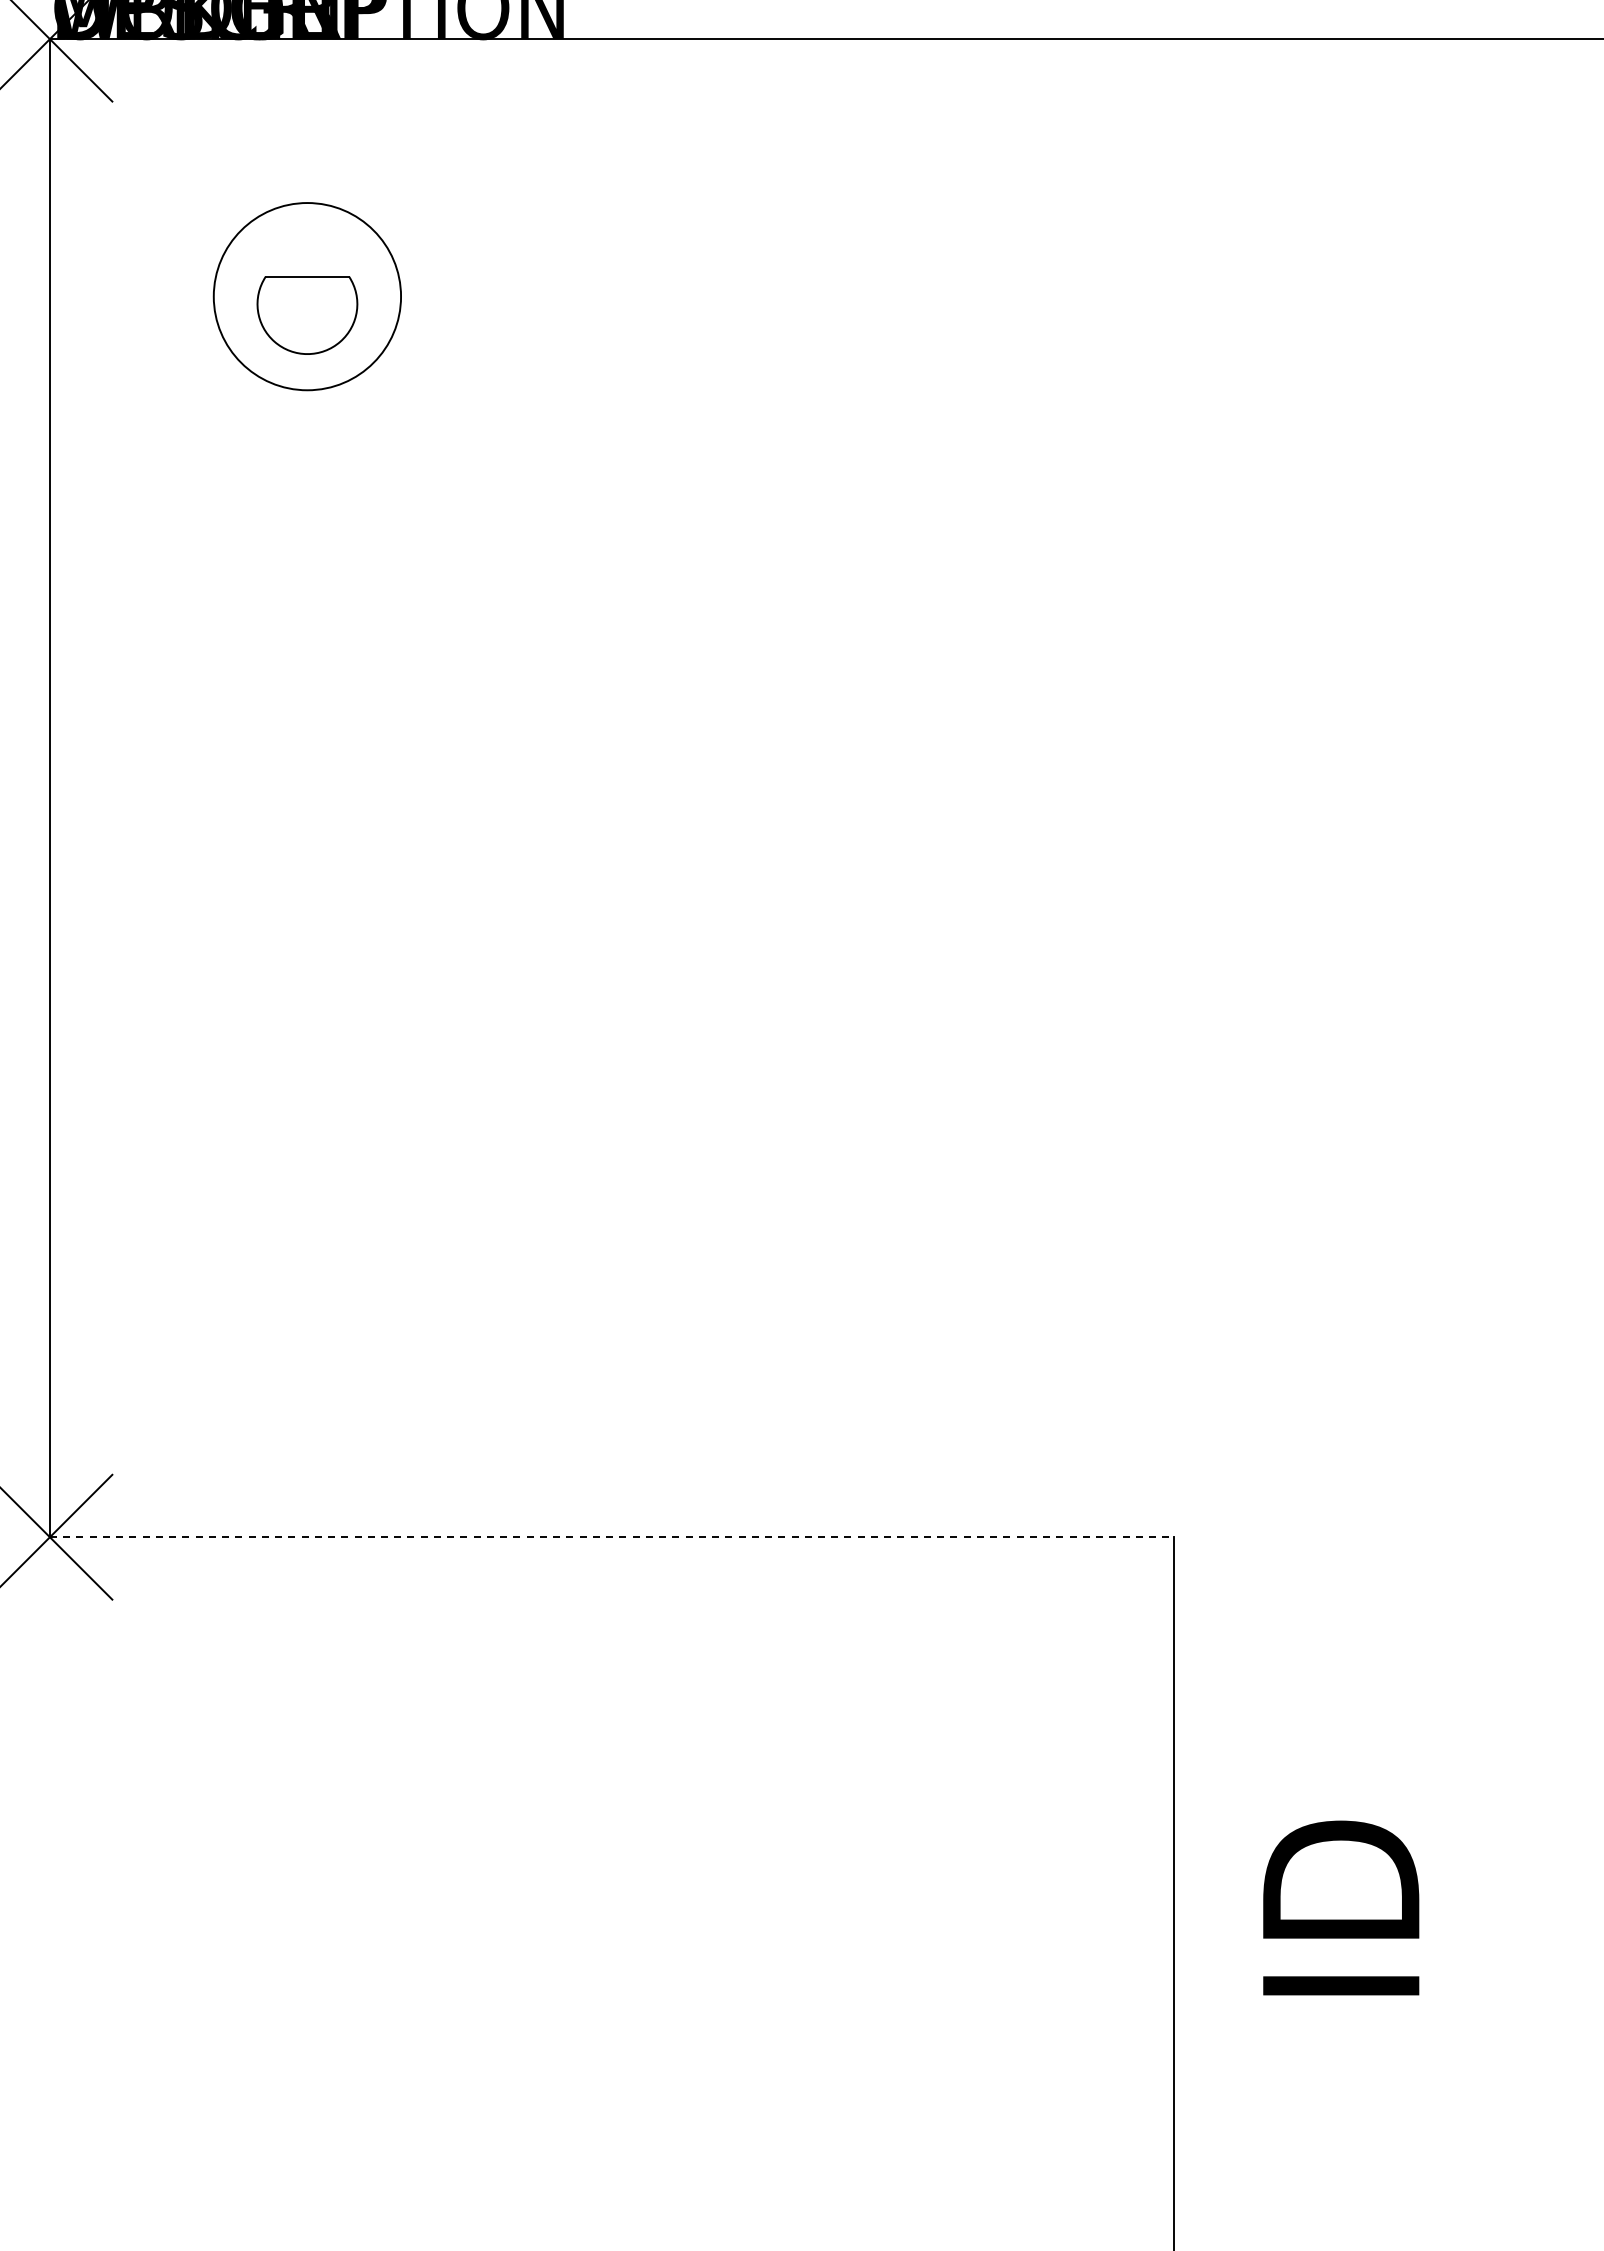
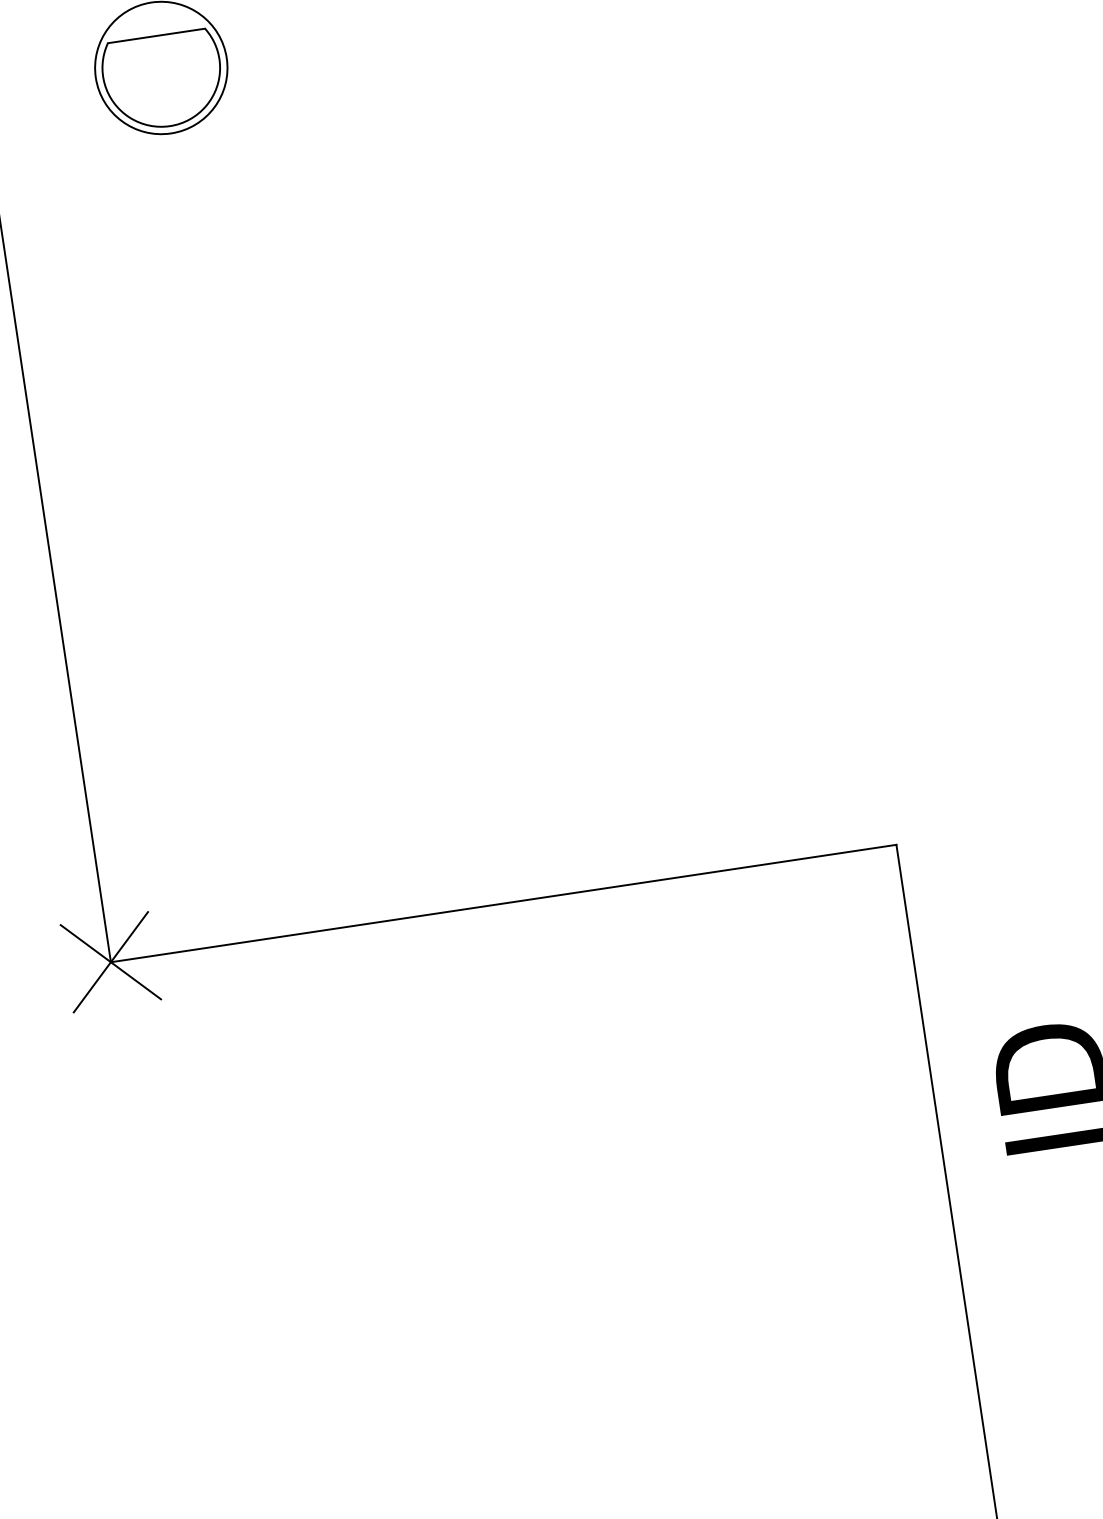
part: (307, 315) -> (163, 81), size x1.67
line: (611, 1537) -> (503, 903), dashed -> solid

